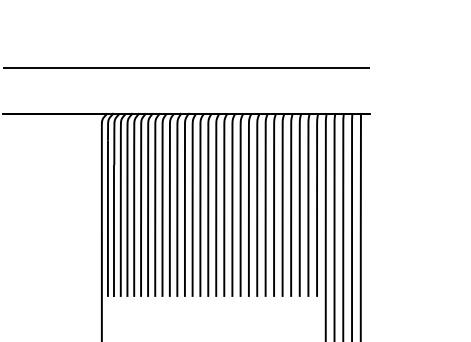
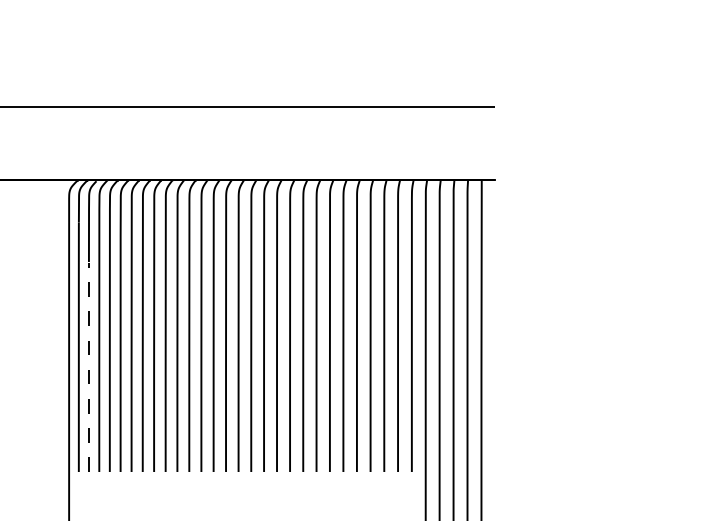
line: (114, 230) -> (89, 366), solid -> dashed

